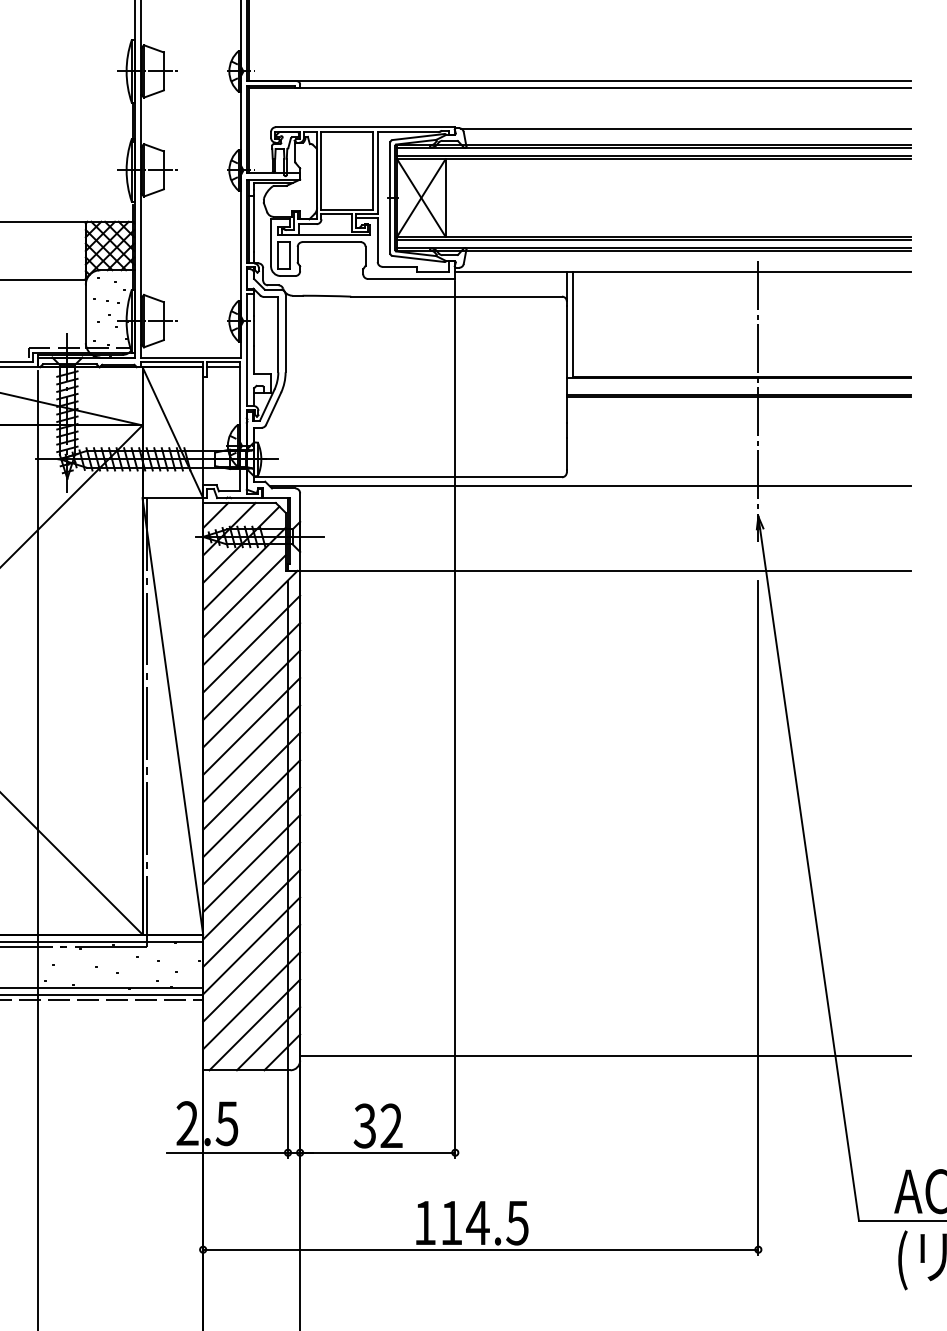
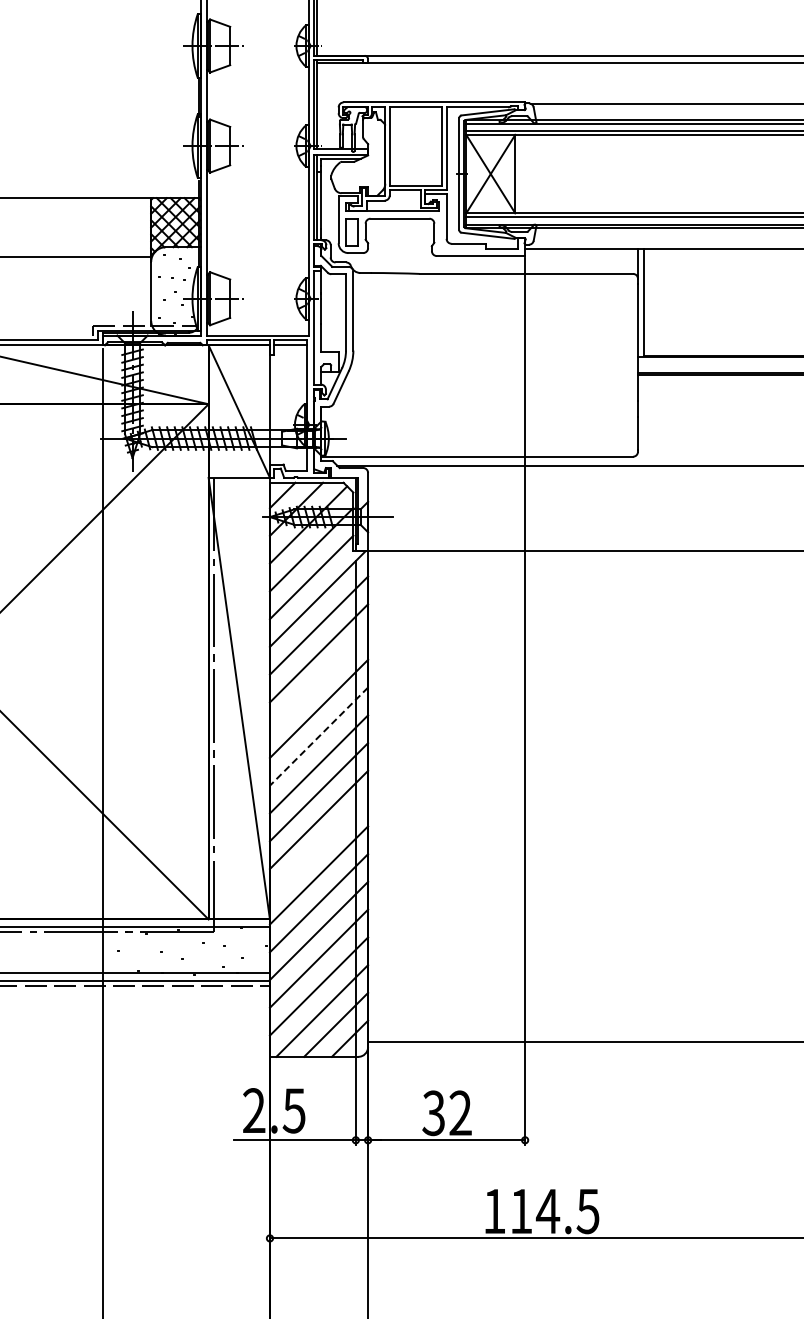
line: (251, 698) -> (318, 680), removed
line: (251, 753) -> (318, 736), solid -> dashed
line: (251, 863) -> (318, 847), removed

